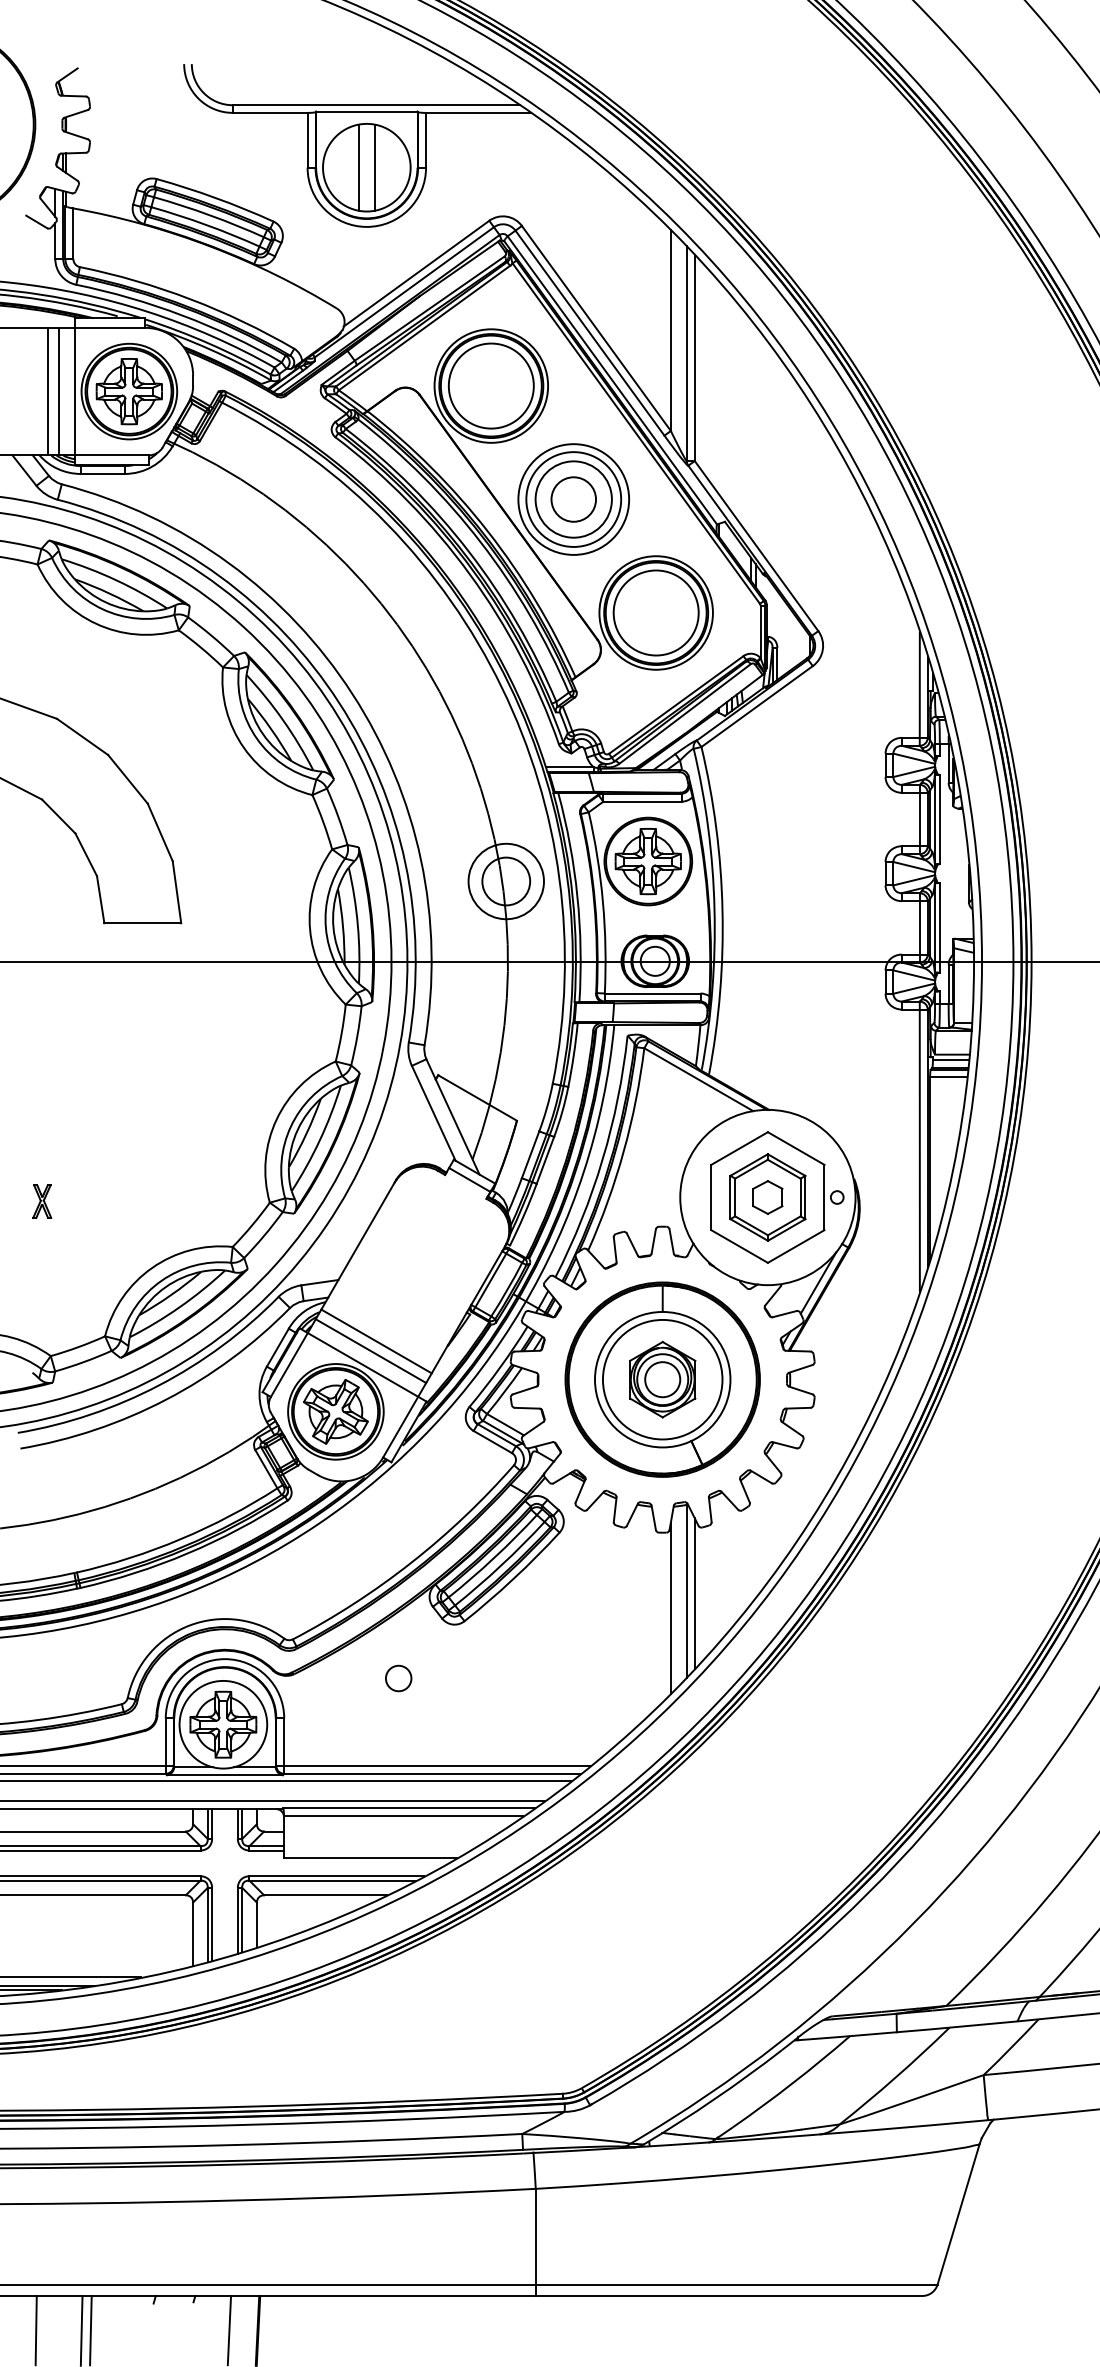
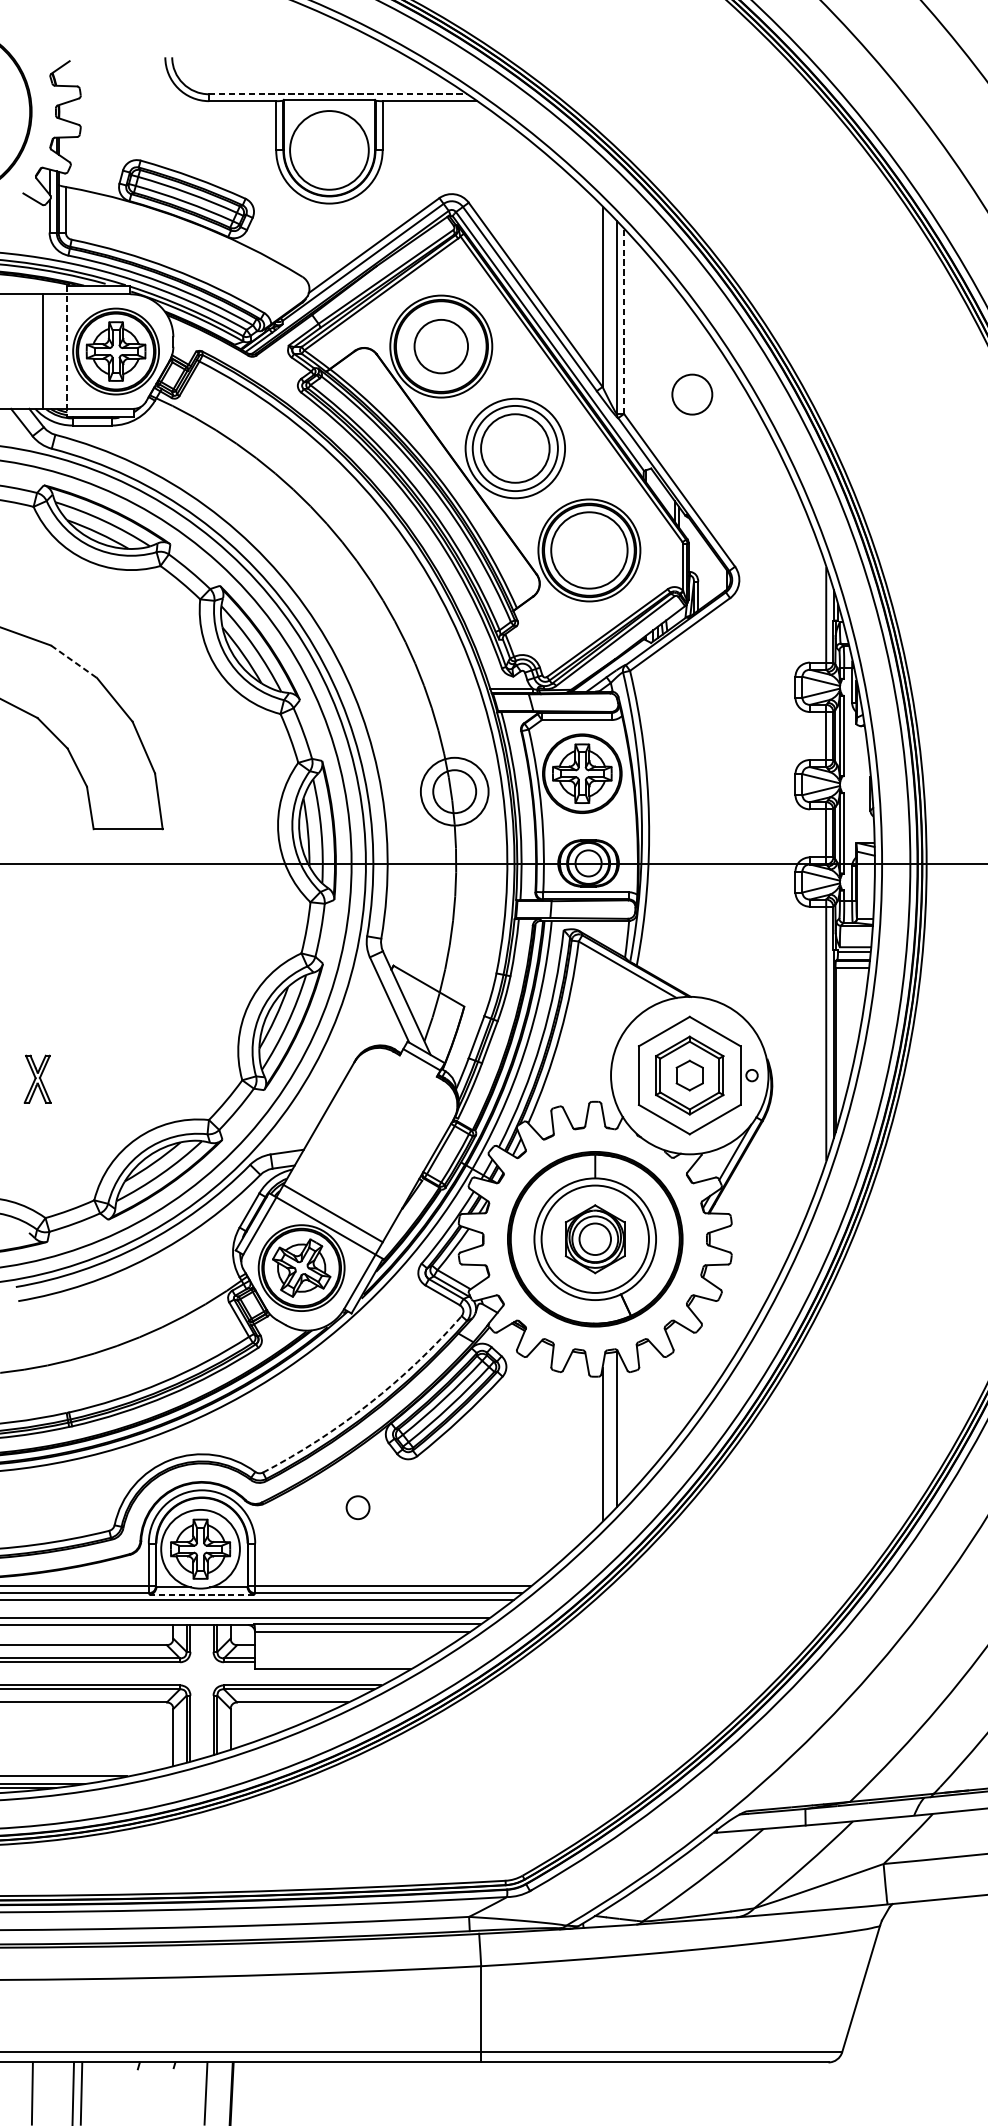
line: (376, 105) -> (338, 94), solid -> dashed
line: (358, 167) -> (321, 150), removed
line: (374, 167) -> (336, 150), removed
line: (694, 357) -> (623, 320), solid -> dashed
circle: (490, 385) -> (440, 346), size x0.7
line: (59, 391) -> (53, 351), removed
line: (75, 392) -> (67, 352), solid -> dashed
circle: (573, 499) -> (692, 394), moved
line: (83, 737) -> (74, 662), solid -> dashed
part: (42, 1201) -> (38, 1079), size x1.6
line: (376, 1341) -> (338, 1204), removed
arc: (411, 1562) -> (369, 1403), solid -> dashed
line: (694, 1593) -> (623, 1431), removed
line: (224, 1775) -> (201, 1594), solid -> dashed

